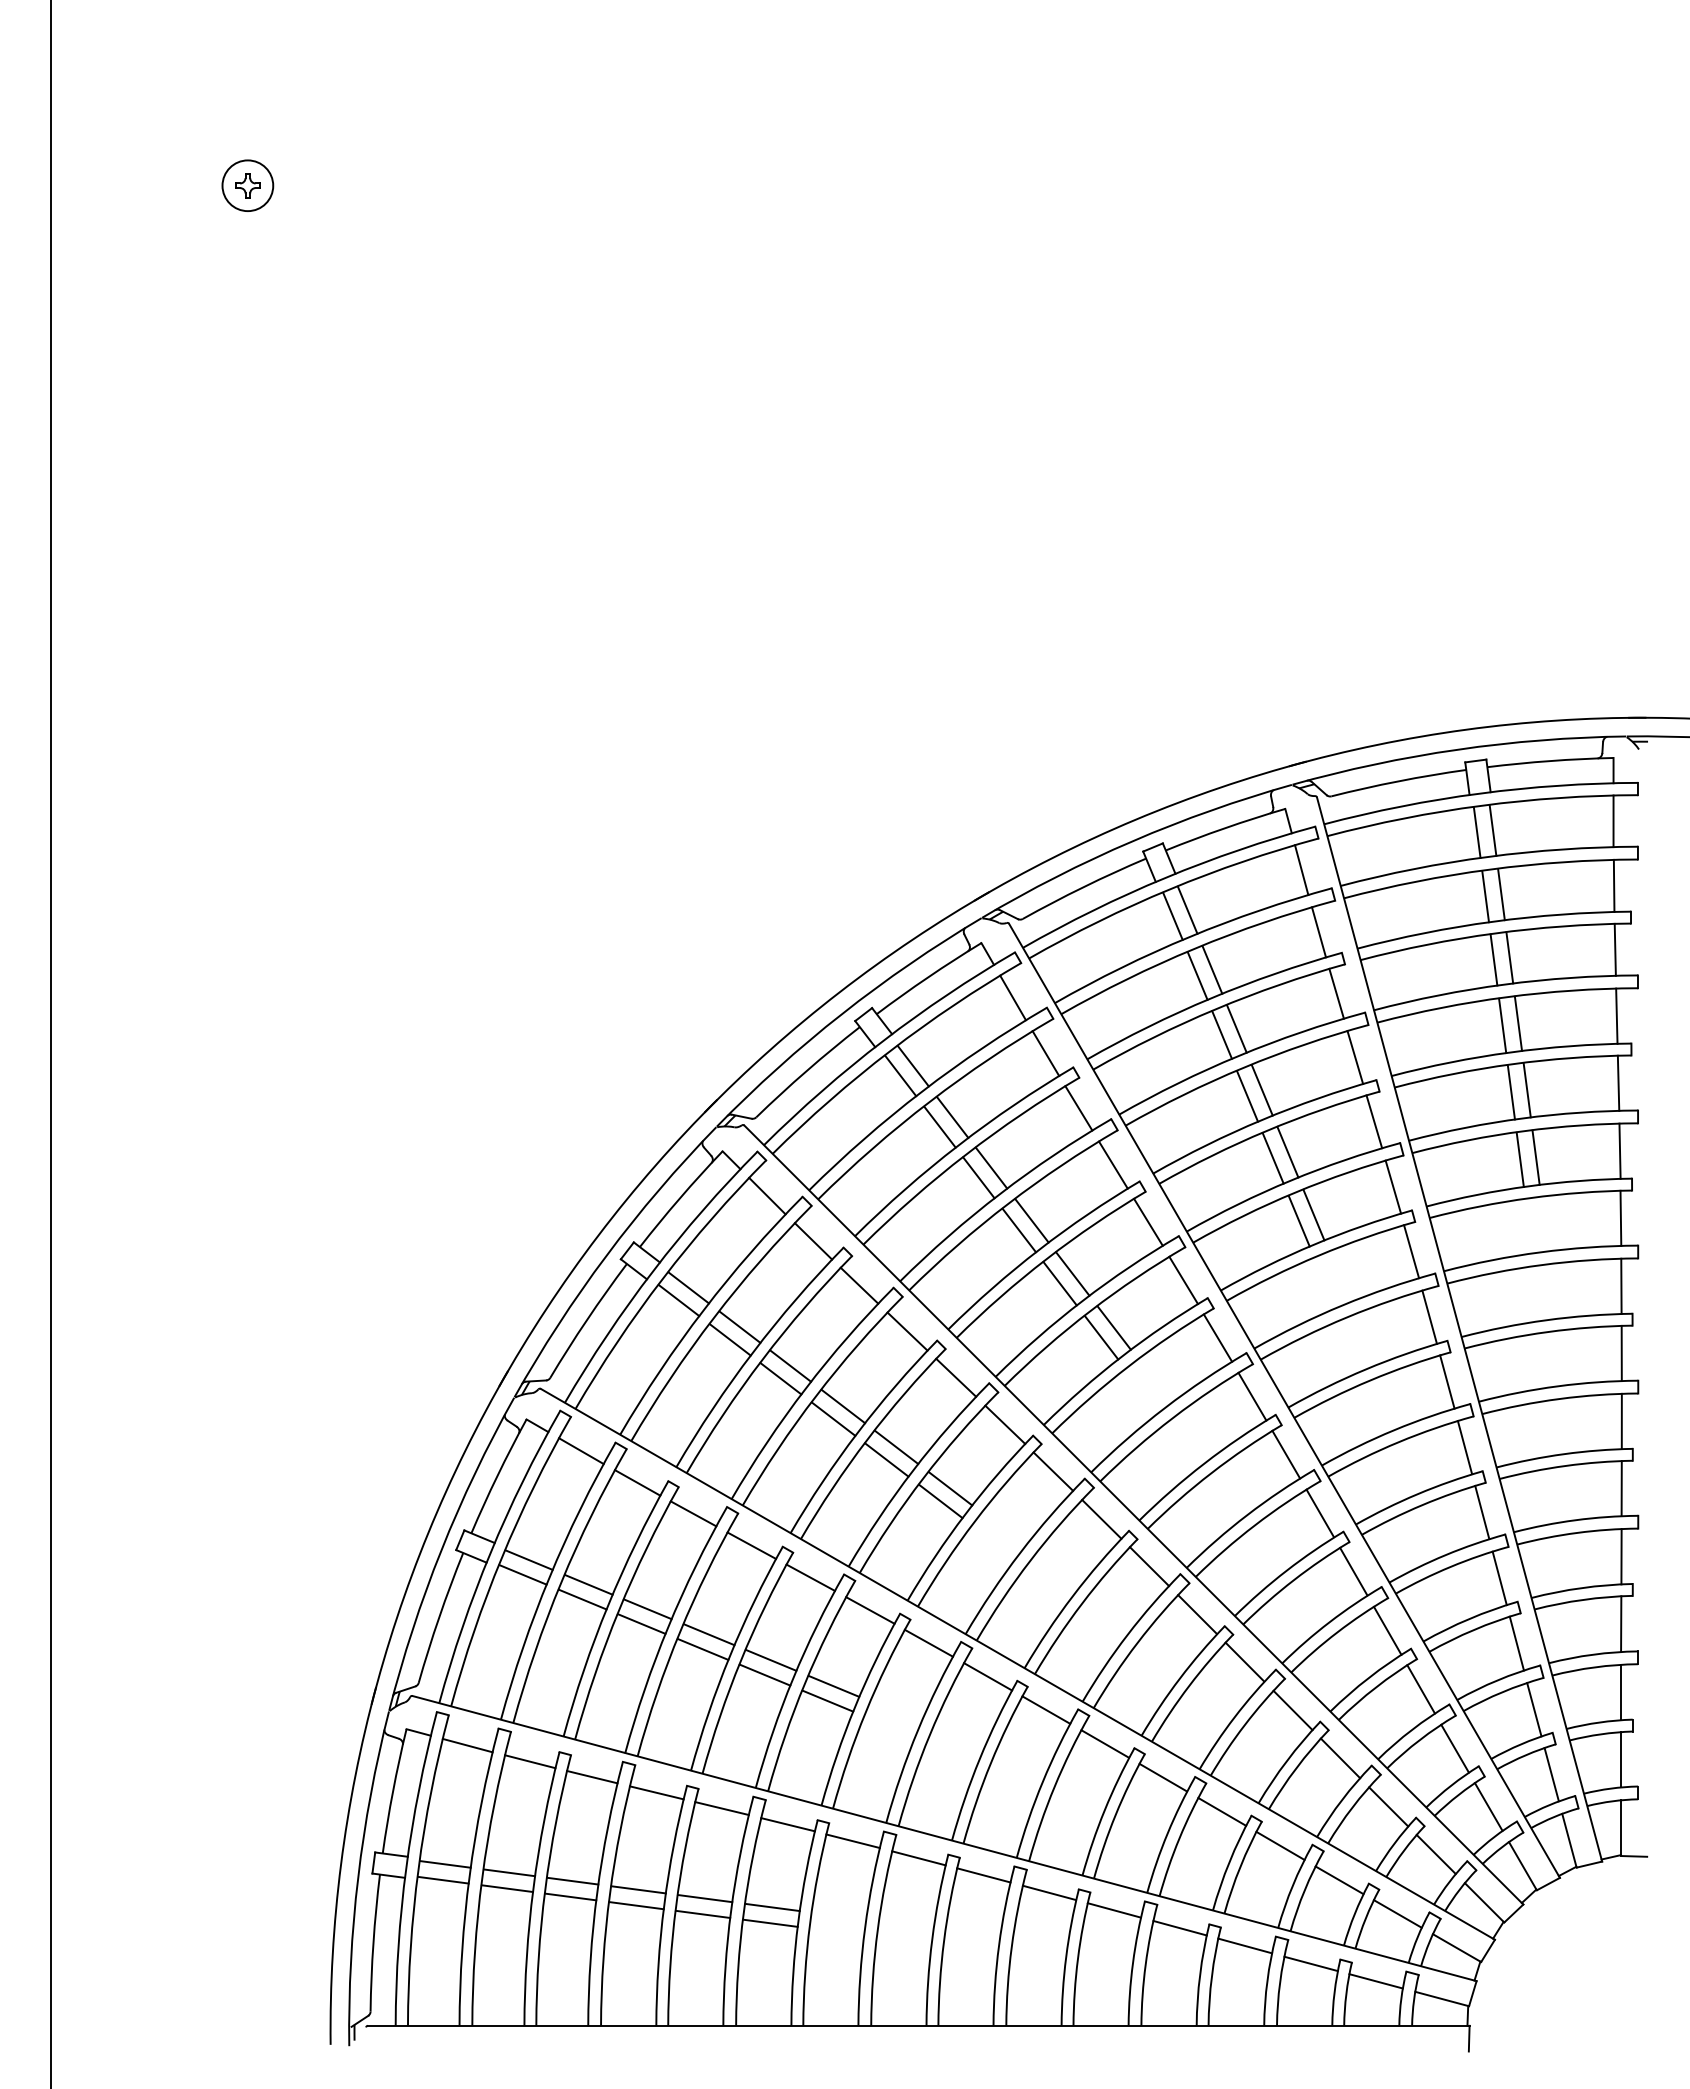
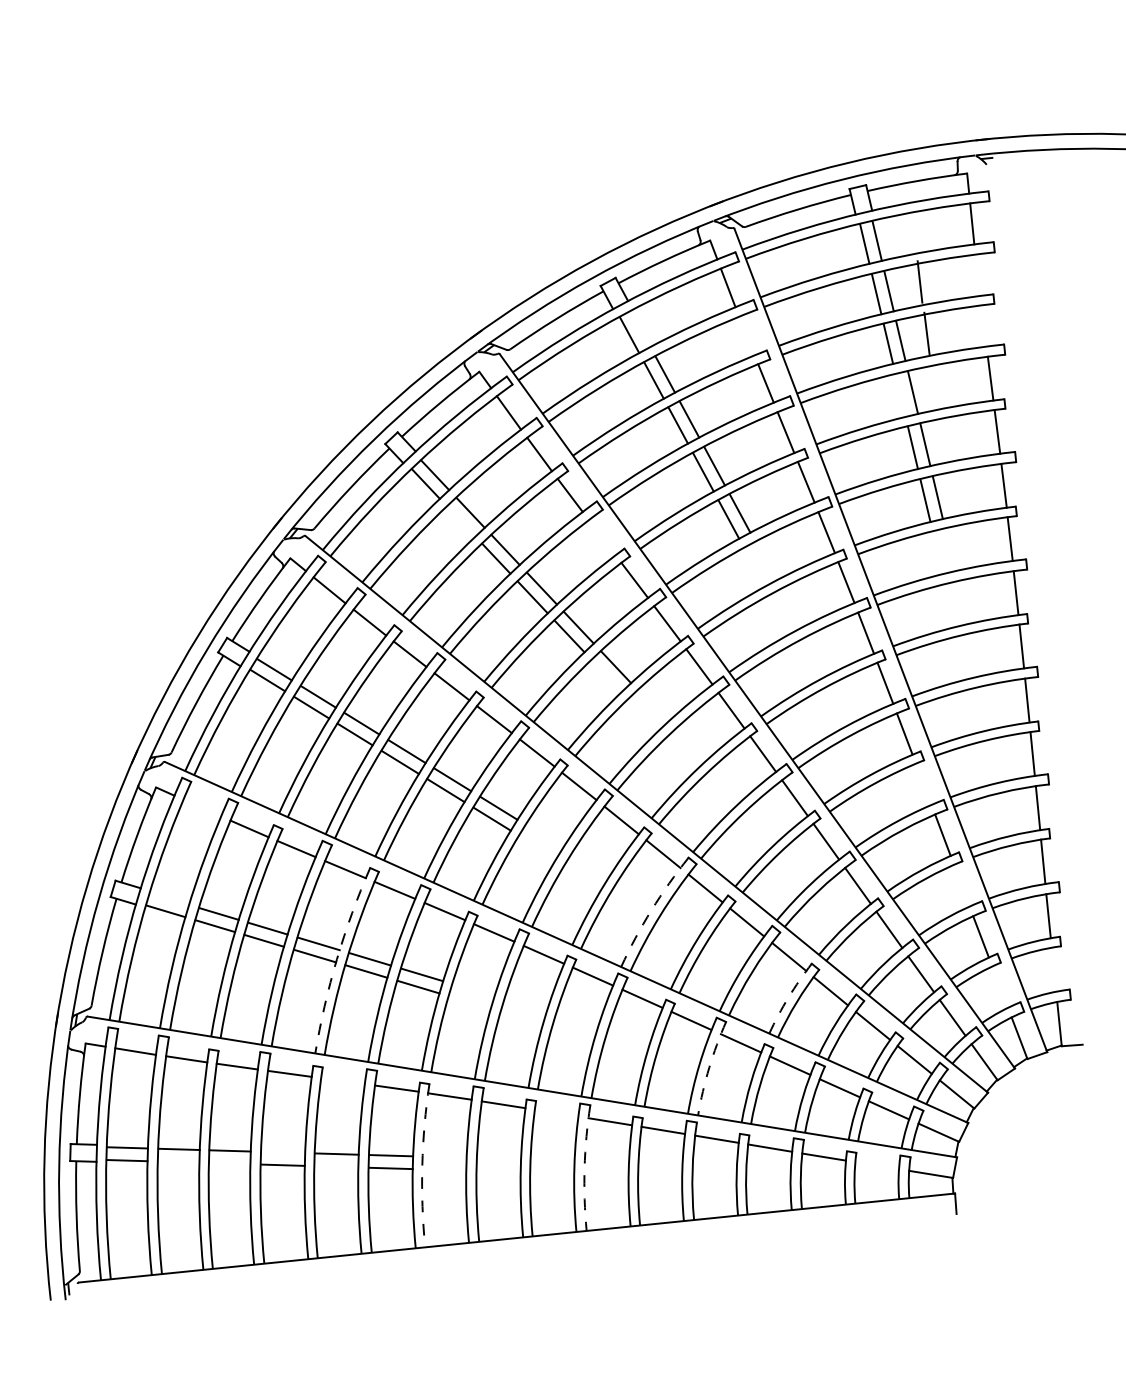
line: (1613, 885) -> (919, 281), moved
line: (1187, 909) -> (640, 328), removed
line: (1318, 932) -> (746, 336), removed
line: (1614, 949) -> (926, 333), moved
line: (1502, 1025) -> (900, 395), removed
line: (939, 1126) -> (460, 521), removed
line: (1112, 1164) -> (601, 537), removed
line: (1313, 1214) -> (765, 560), removed
line: (1298, 1220) -> (753, 566), removed
line: (1101, 1337) -> (606, 675), removed
line: (581, 1451) -> (202, 808), removed
line: (1482, 1511) -> (923, 783), removed
line: (528, 1559) -> (168, 898), removed
arc: (1127, 1634) -> (651, 909), solid -> dashed
line: (1516, 1643) -> (961, 885), removed
arc: (729, 1656) -> (336, 959), solid -> dashed
line: (1620, 1759) -> (1053, 969), removed
arc: (1287, 1760) -> (788, 997), solid -> dashed
line: (1551, 1774) -> (999, 987), removed
line: (721, 1808) -> (342, 1081), removed
arc: (1179, 1838) -> (709, 1067), solid -> dashed
line: (983, 1875) -> (556, 1113), removed
line: (506, 1888) -> (178, 1162), removed
line: (638, 1889) -> (283, 1152), removed
line: (570, 1896) -> (229, 1163), removed
line: (702, 1913) -> (335, 1166), removed
arc: (810, 1923) -> (422, 1165), solid -> dashed
arc: (1011, 1947) -> (584, 1168), solid -> dashed
line: (1375, 1981) -> (876, 1165), removed

